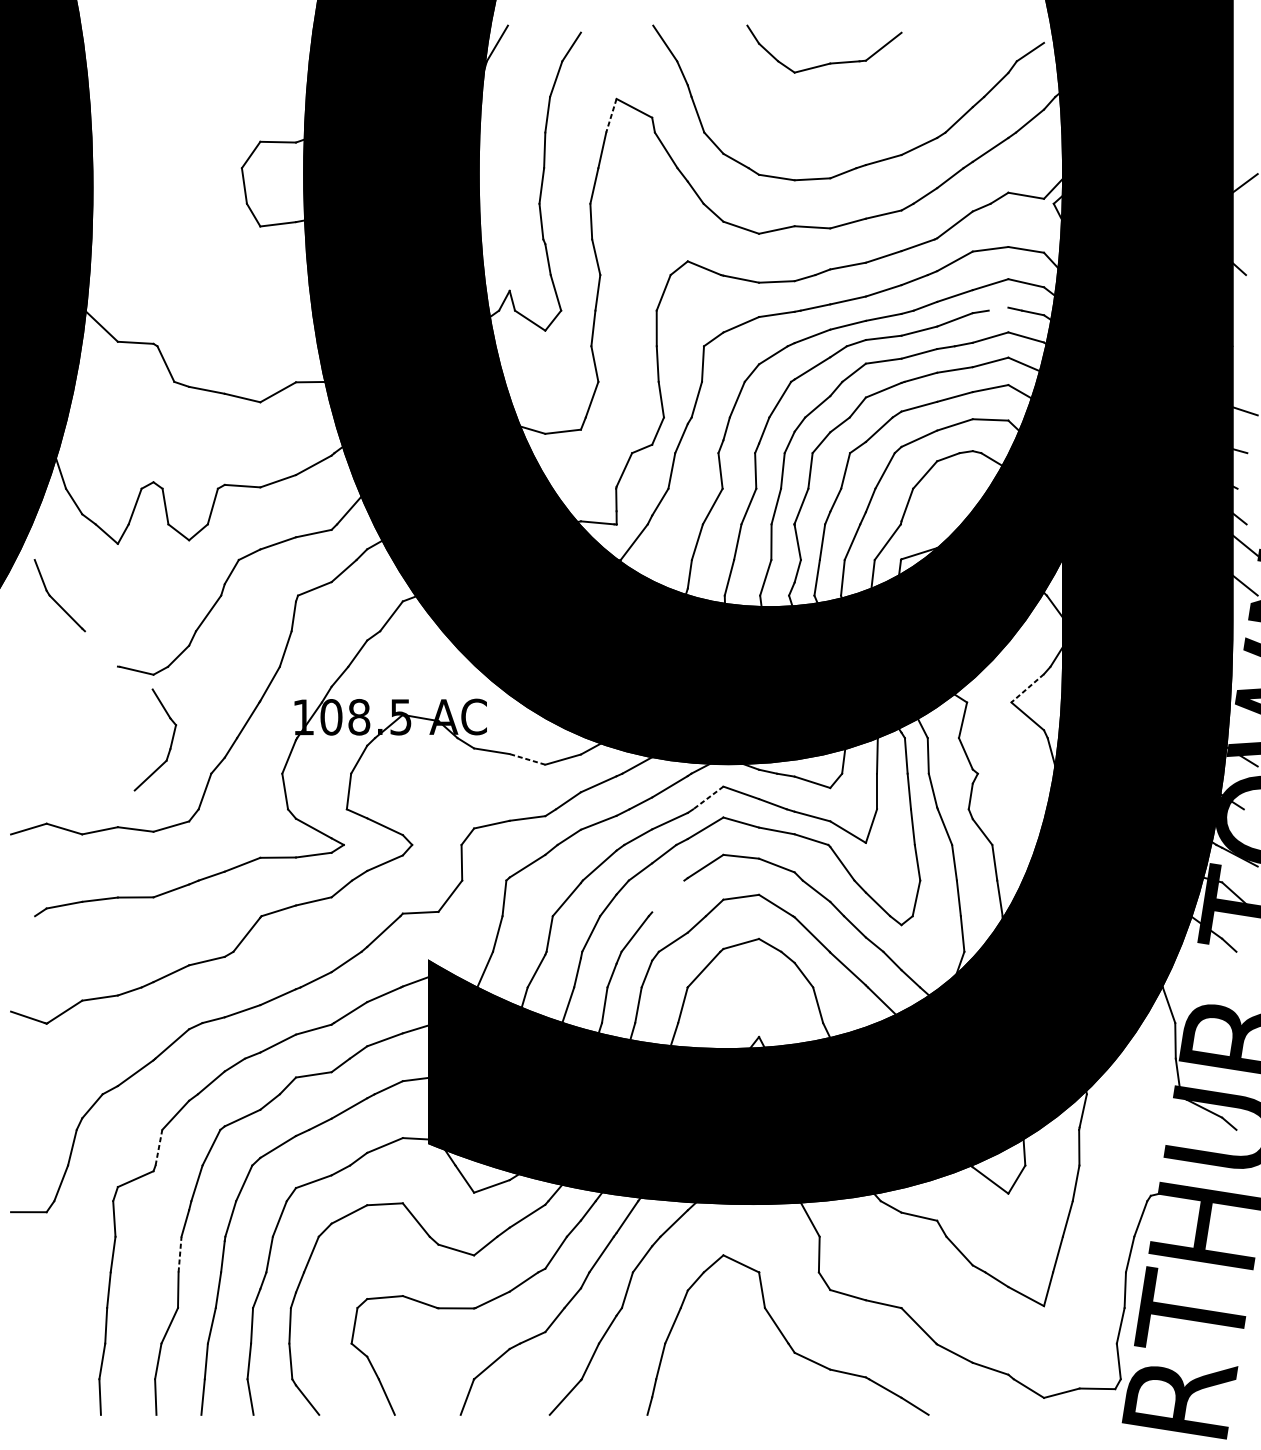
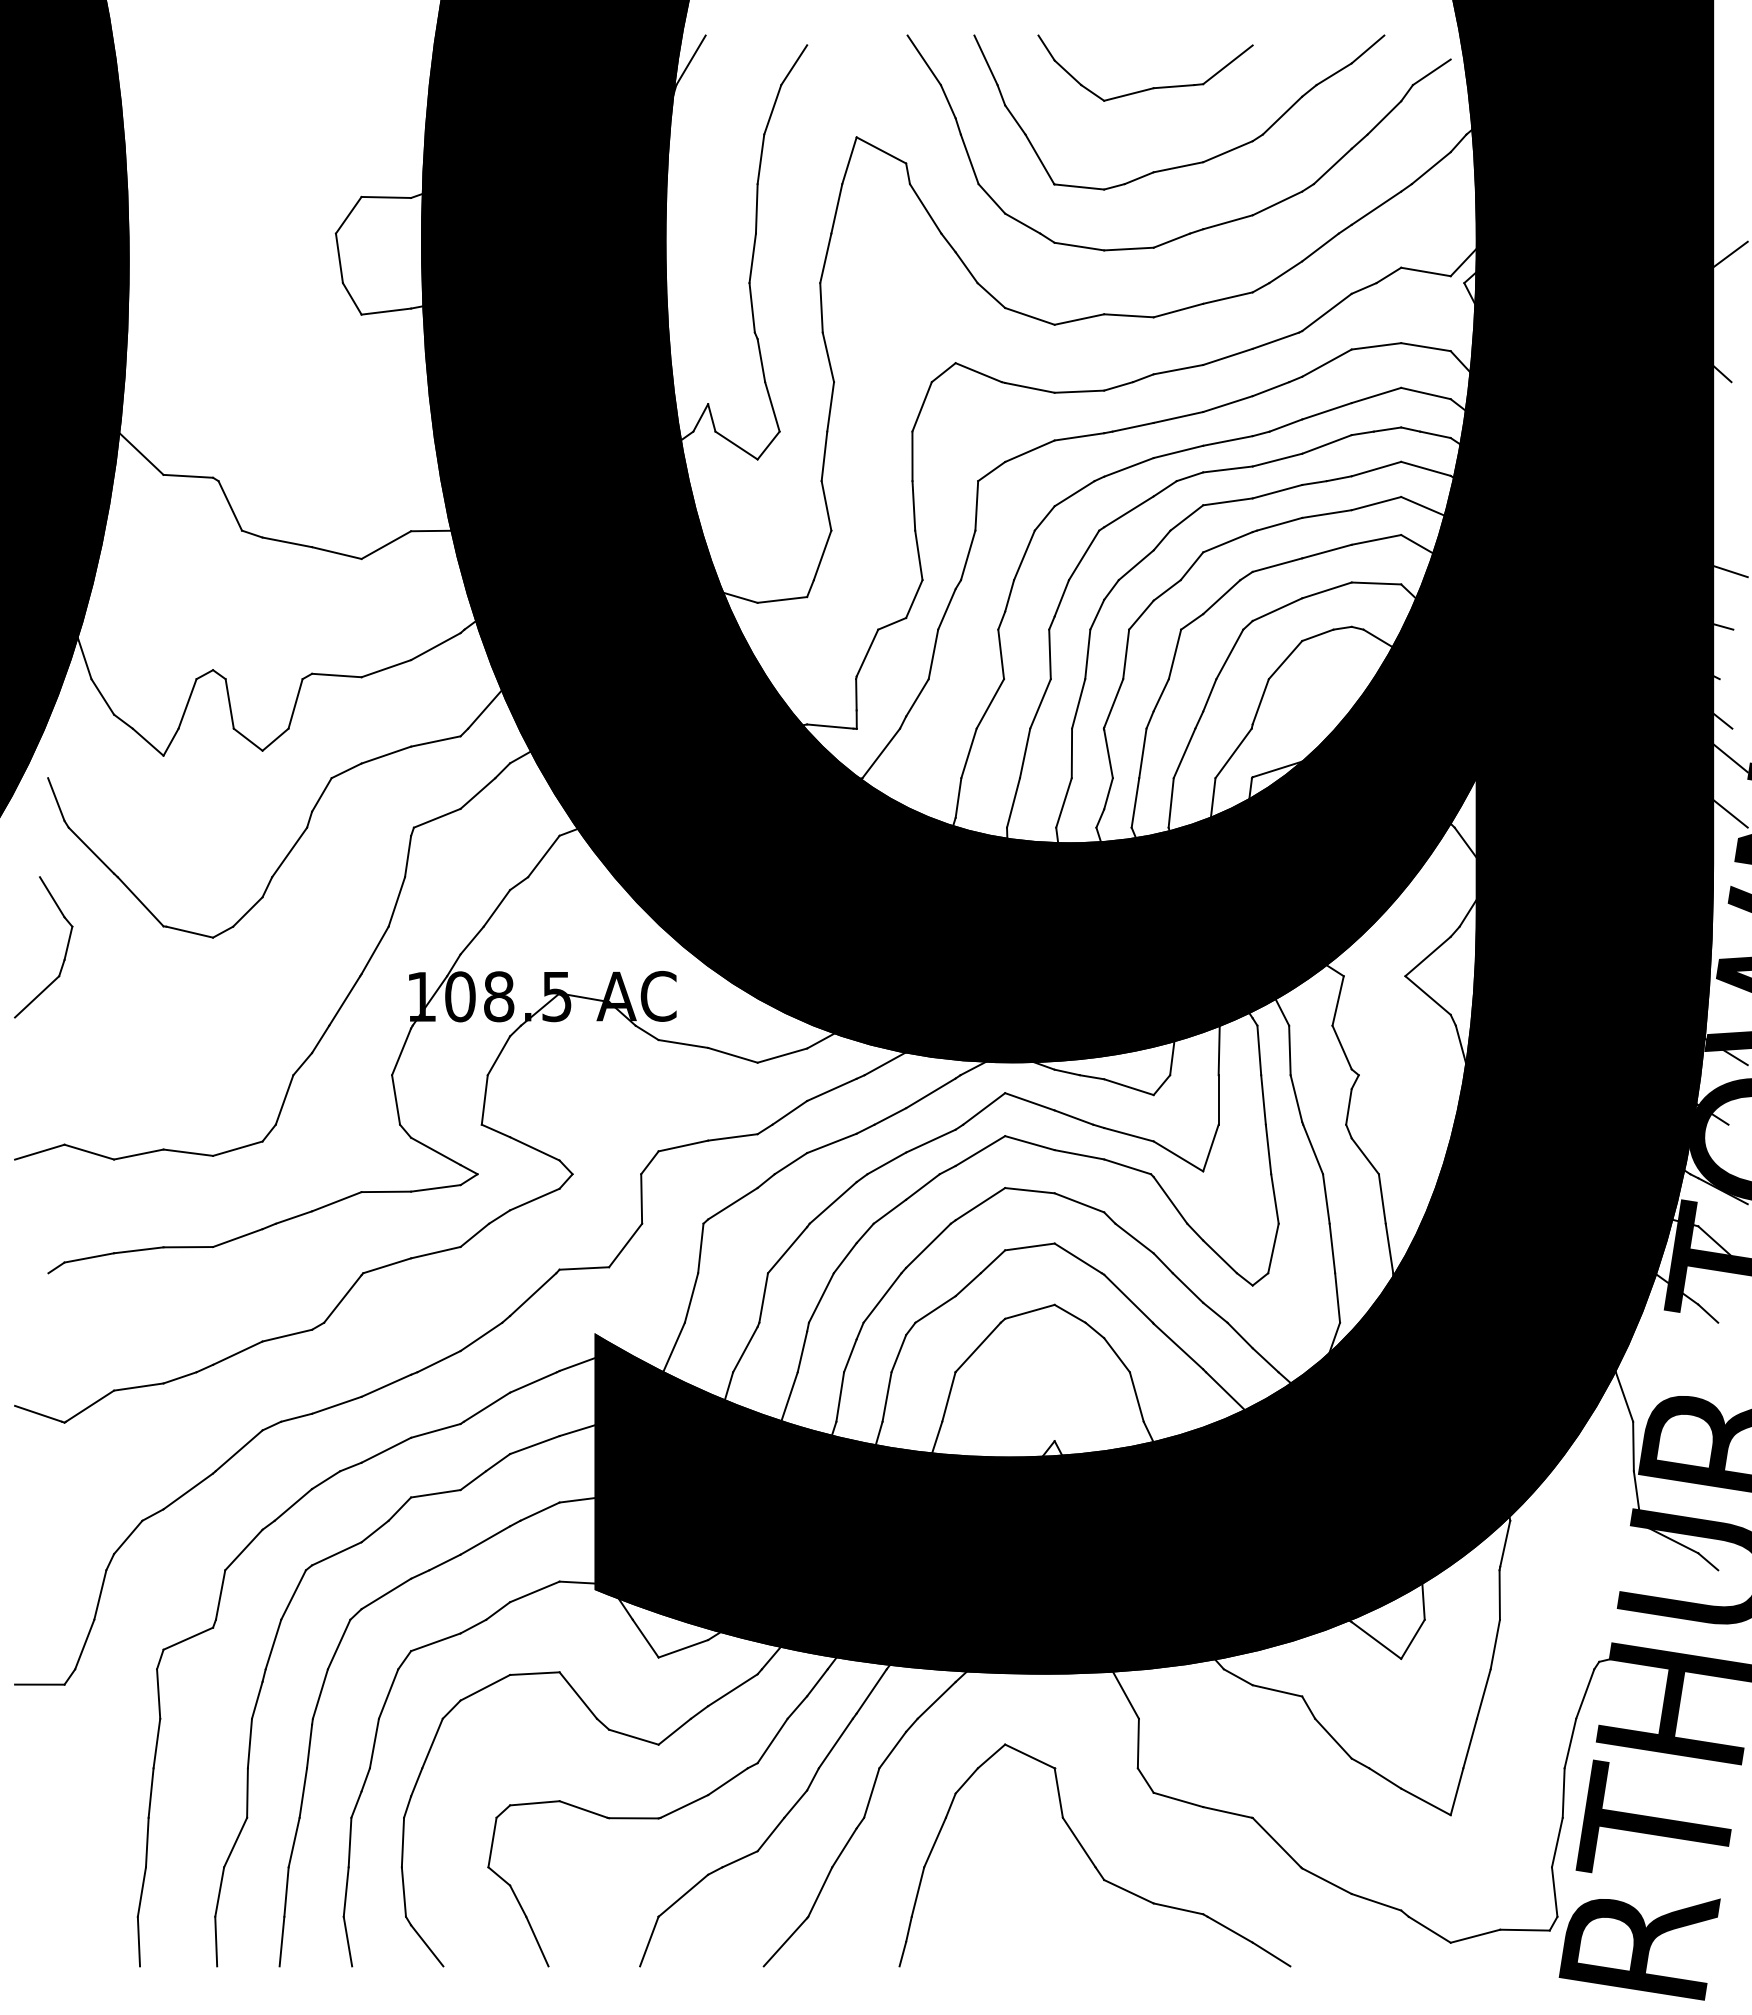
line: (611, 116) -> (849, 161), dashed -> solid
part: (856, 117) -> (1190, 163), added
line: (998, 309) -> (1387, 429), added
line: (101, 648) -> (140, 901), added
line: (1027, 688) -> (1427, 956), dashed -> solid
part: (170, 745) -> (64, 954), moved
line: (527, 759) -> (732, 1055), dashed -> solid
line: (707, 798) -> (983, 1109), dashed -> solid
line: (668, 896) -> (928, 1245), added
line: (158, 1147) -> (220, 1594), dashed -> solid
line: (179, 1254) -> (249, 1743), dashed -> solid

